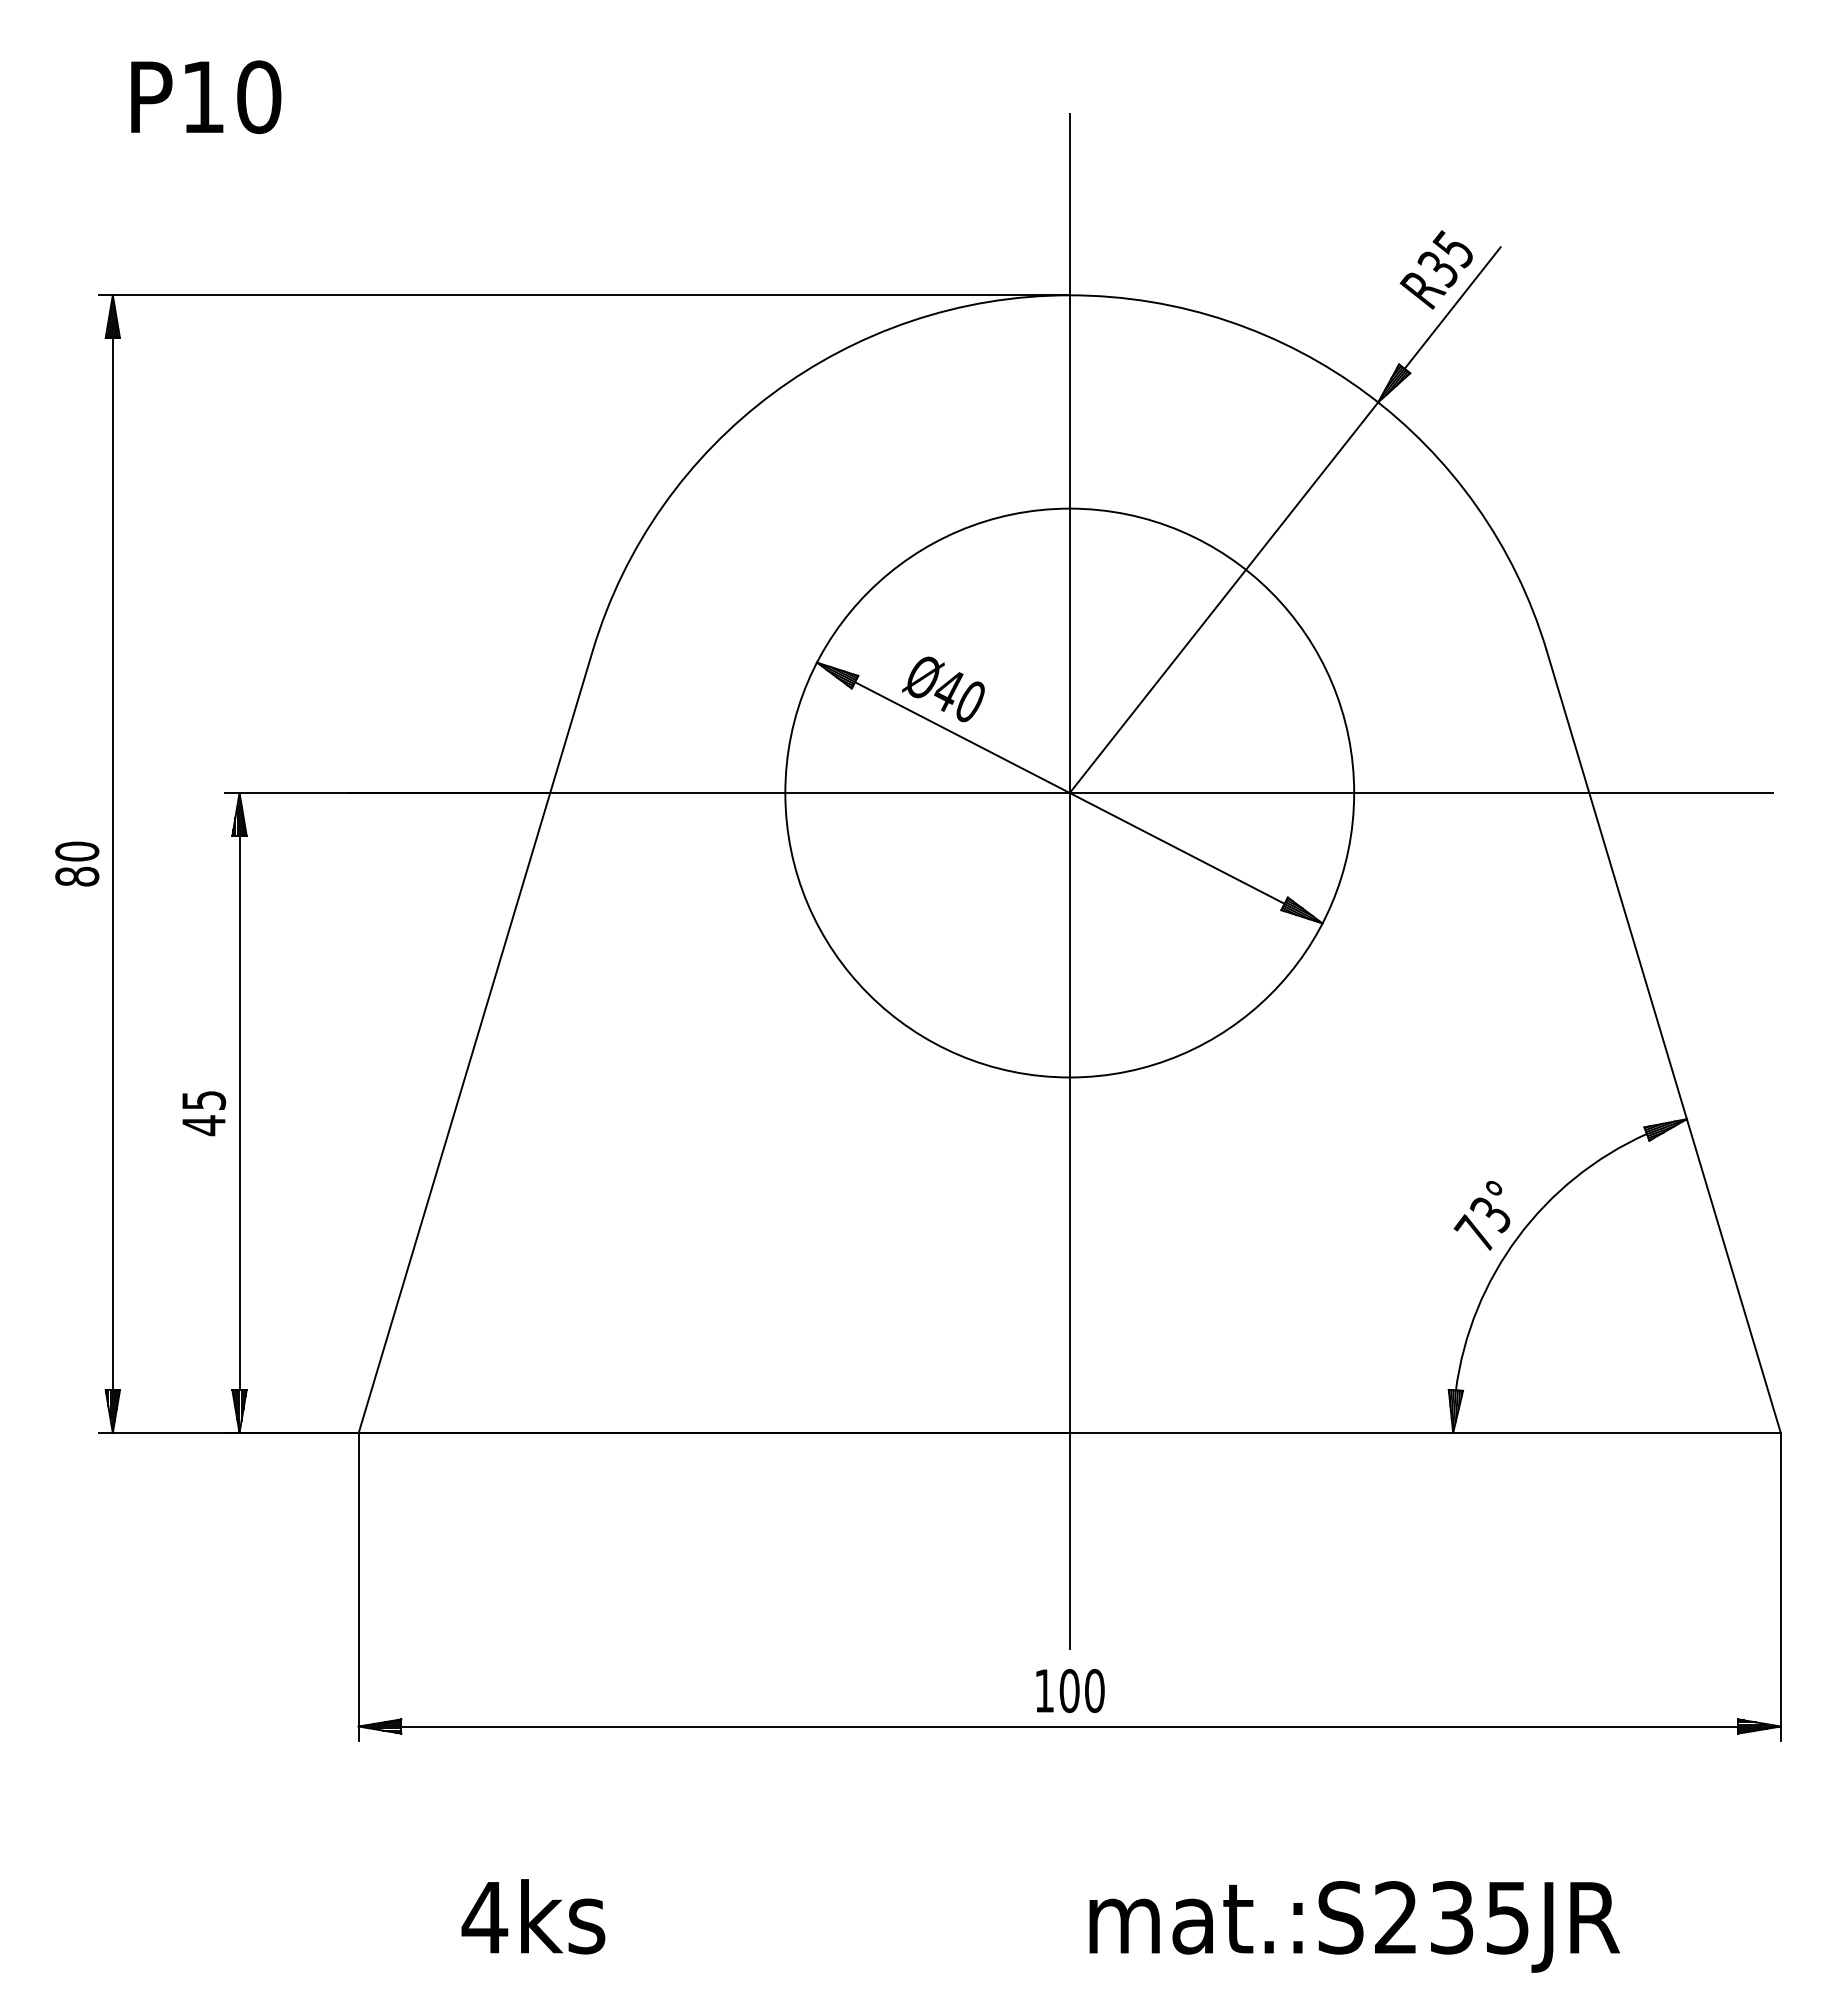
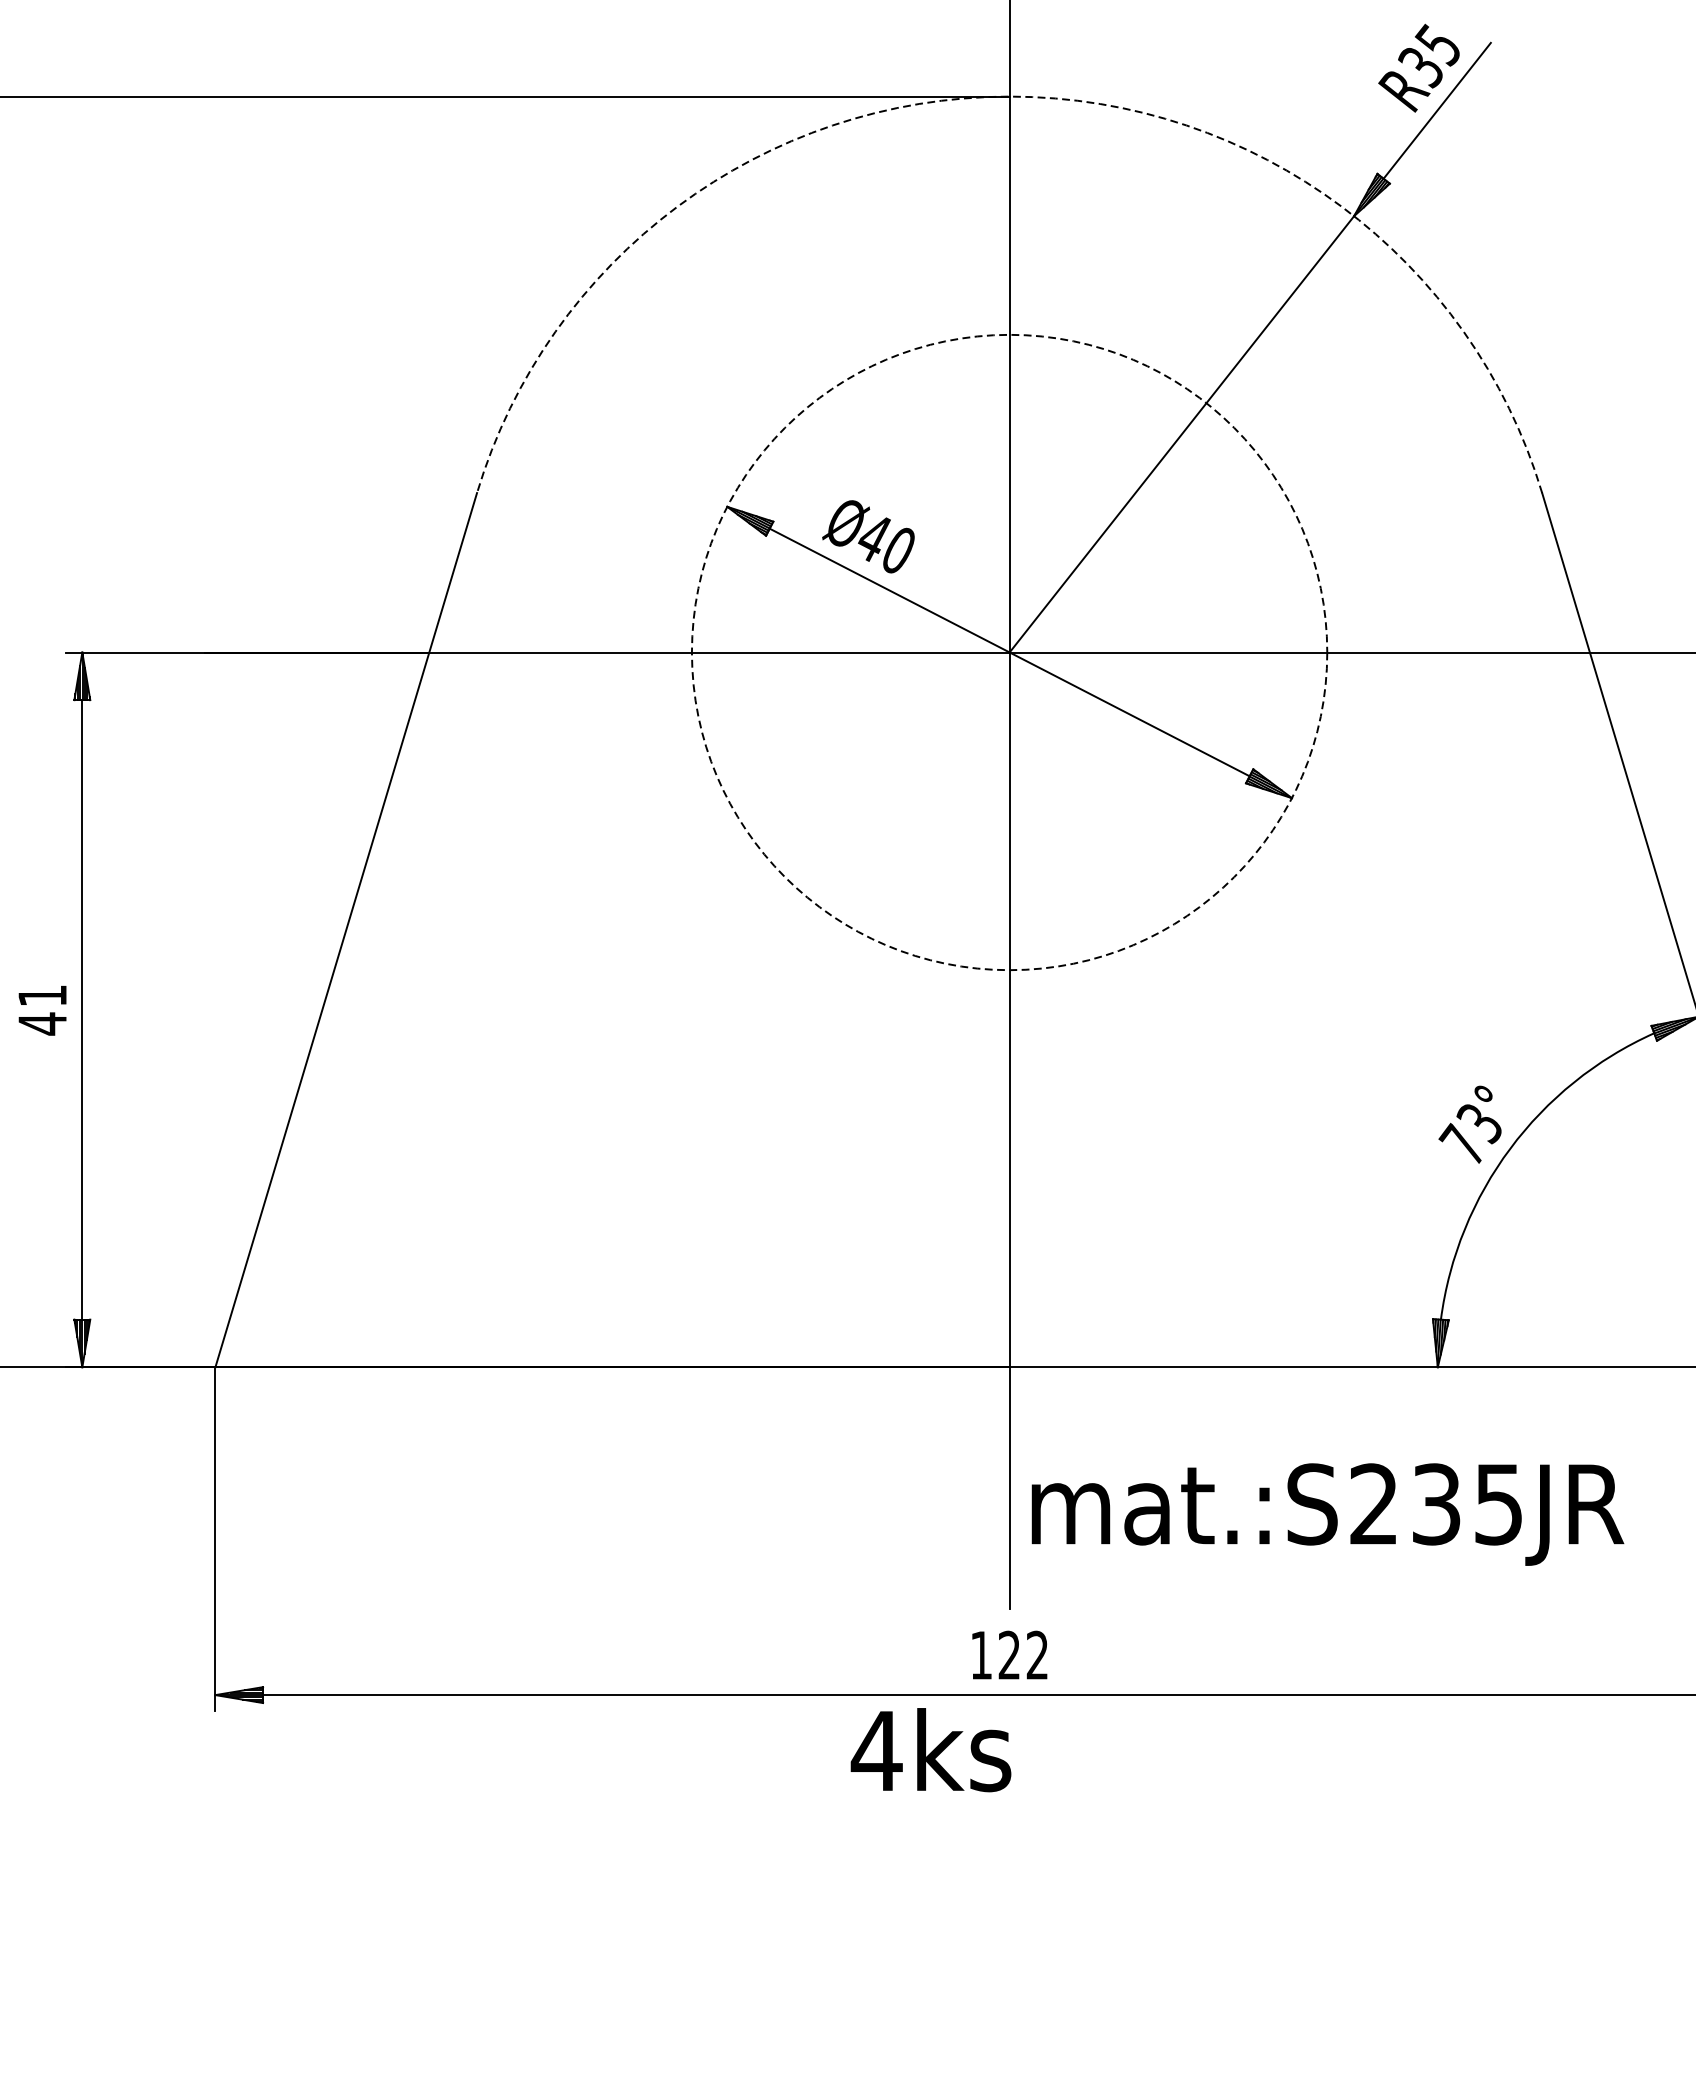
arc: (1069, 295) -> (1009, 96), solid -> dashed
circle: (1069, 792) -> (1009, 651), solid -> dashed
text: (204, 1100) -> (43, 995), 45 -> 41
text: (1081, 1691) -> (1022, 1655), 100 -> 122
text: (533, 1916) -> (931, 1749), moved
text: (1354, 1926) -> (1327, 1514), moved

